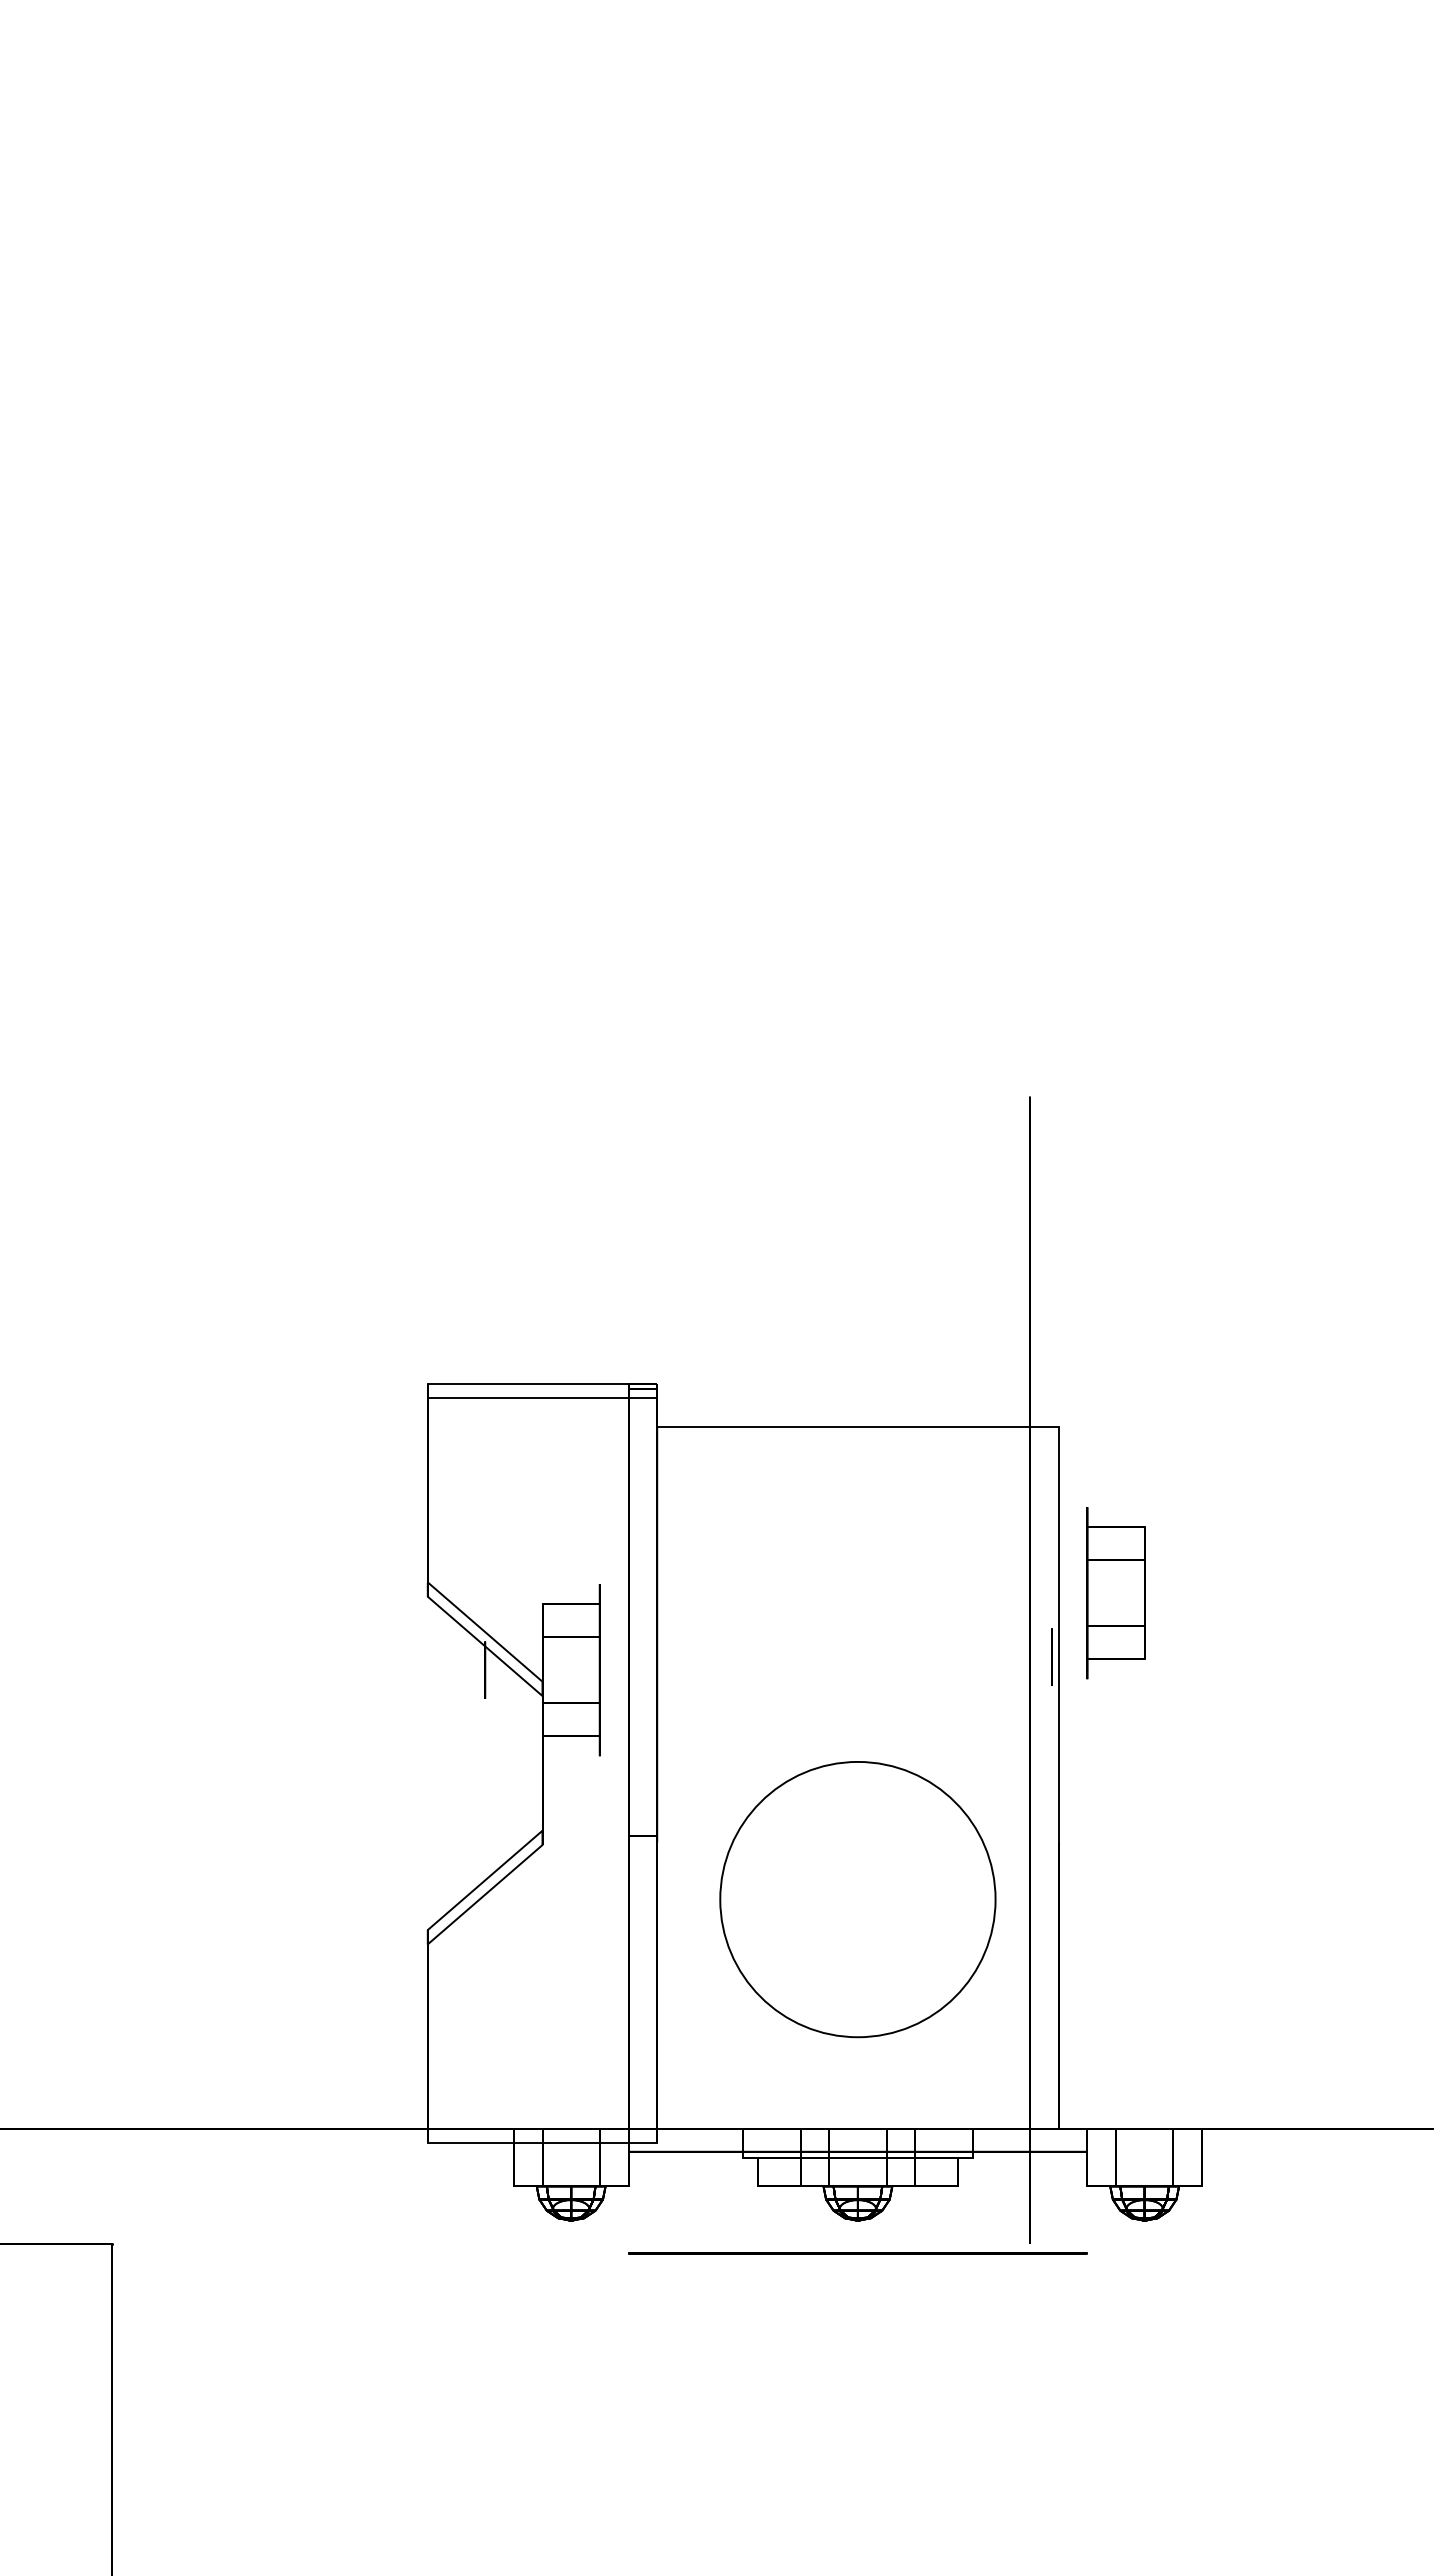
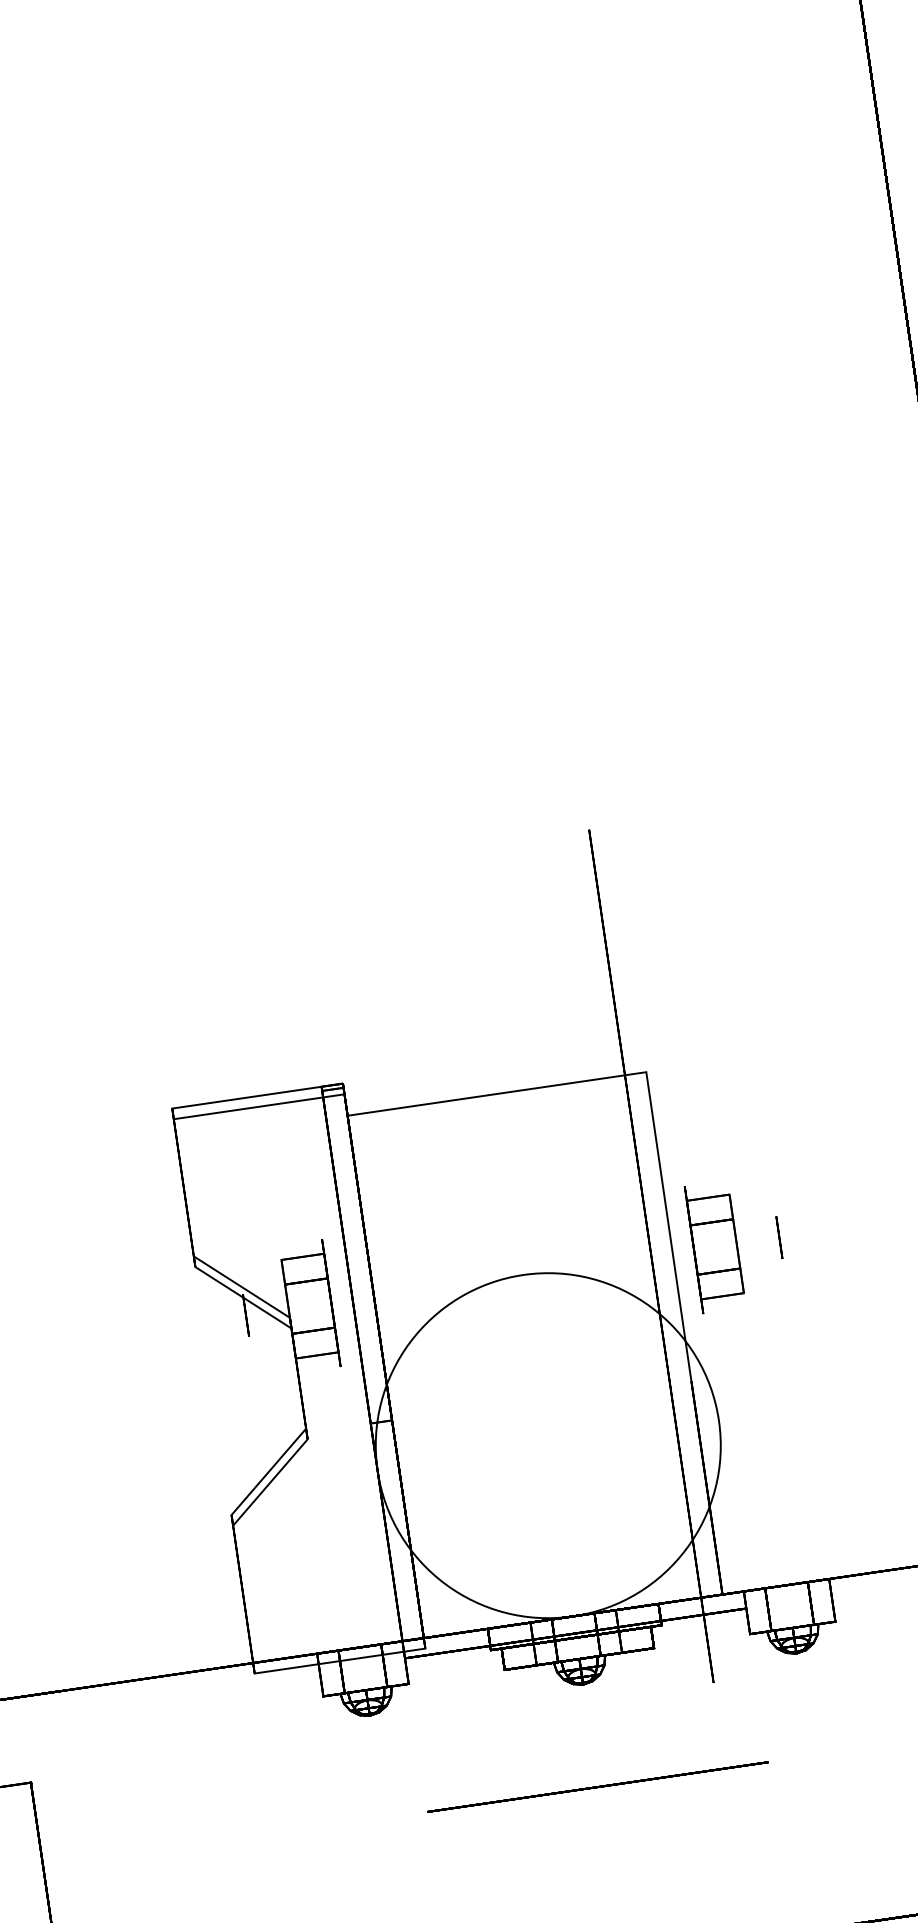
part: (1115, 1593) -> (715, 1247), moved
circle: (1051, 1656) -> (778, 1237), moved
circle: (857, 1899) -> (547, 1445), size x1.67
line: (857, 2253) -> (597, 1787), moved

